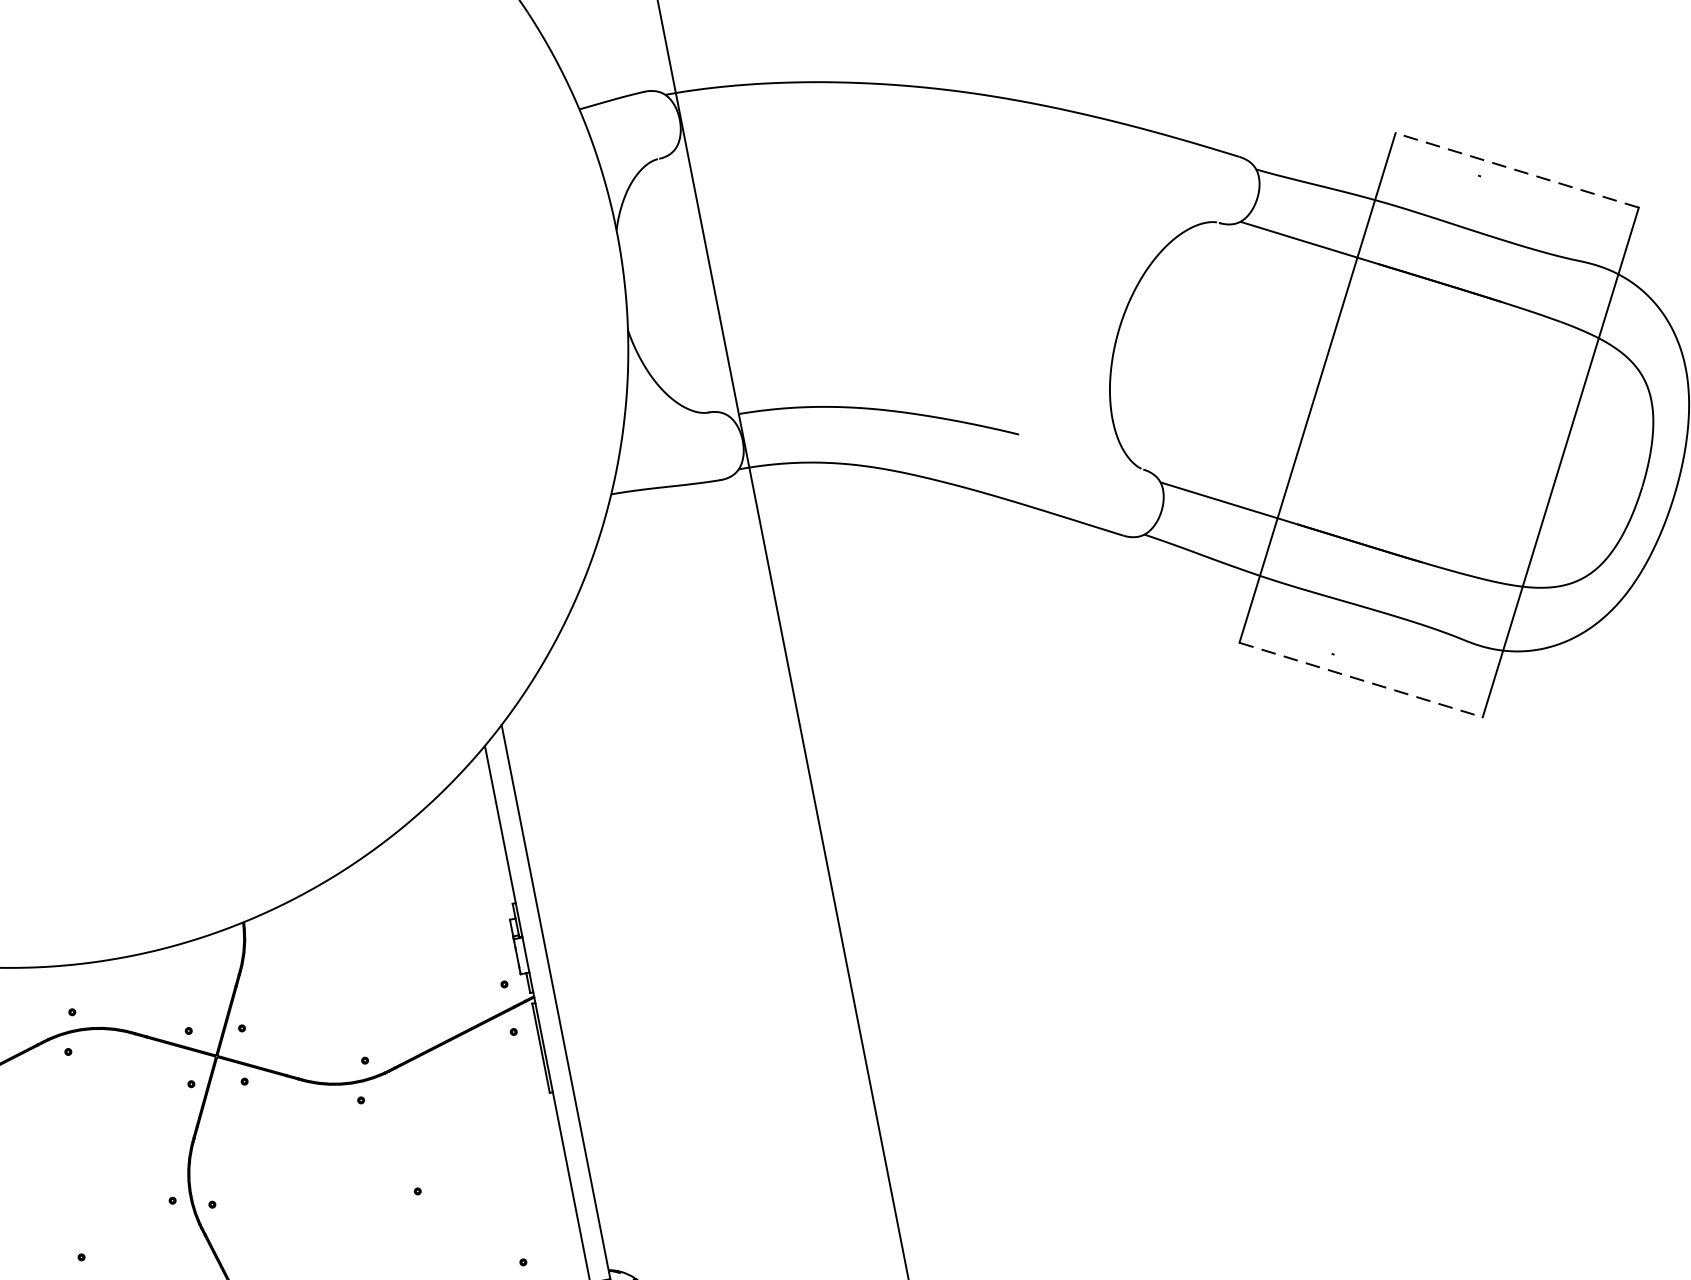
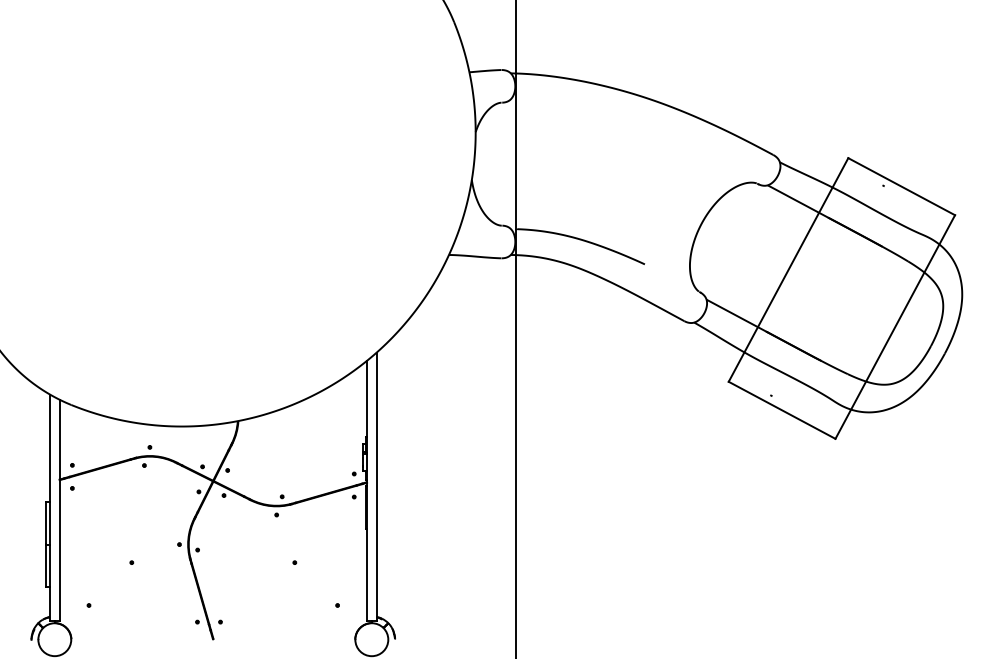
line: (1516, 170) -> (901, 186), dashed -> solid
line: (1361, 680) -> (782, 410), dashed -> solid

